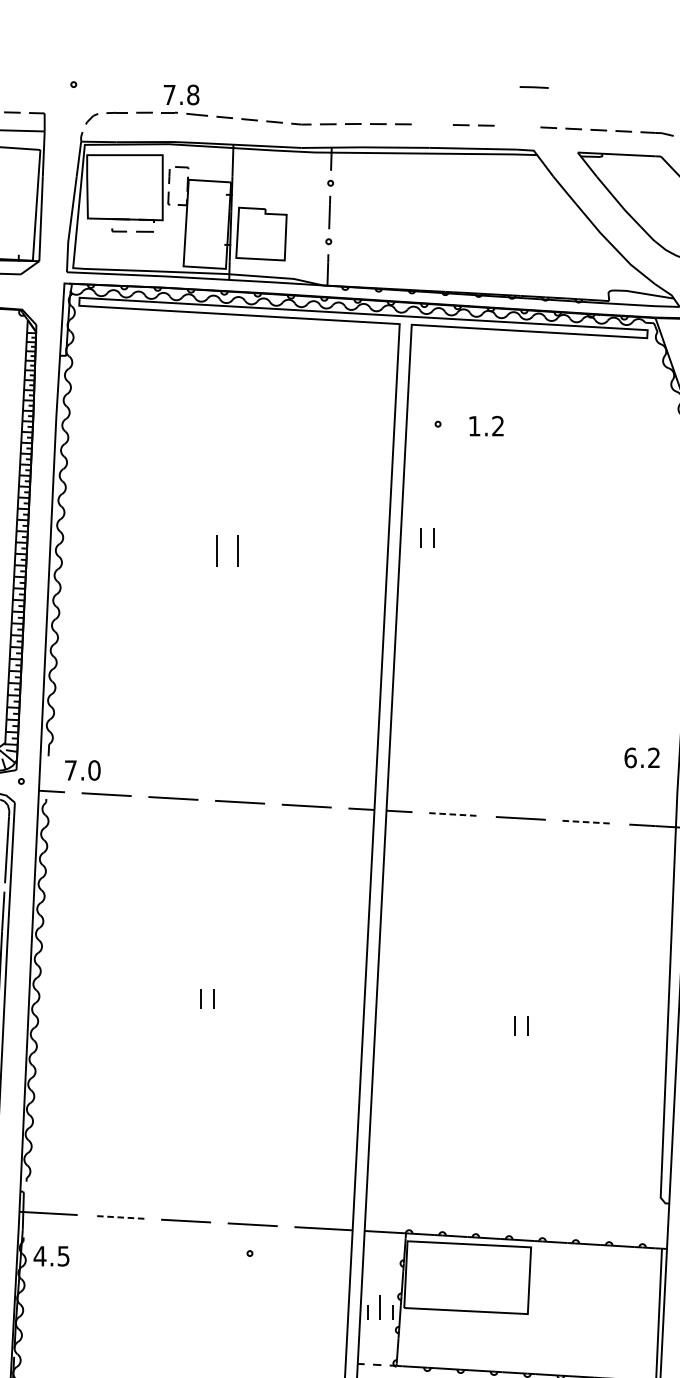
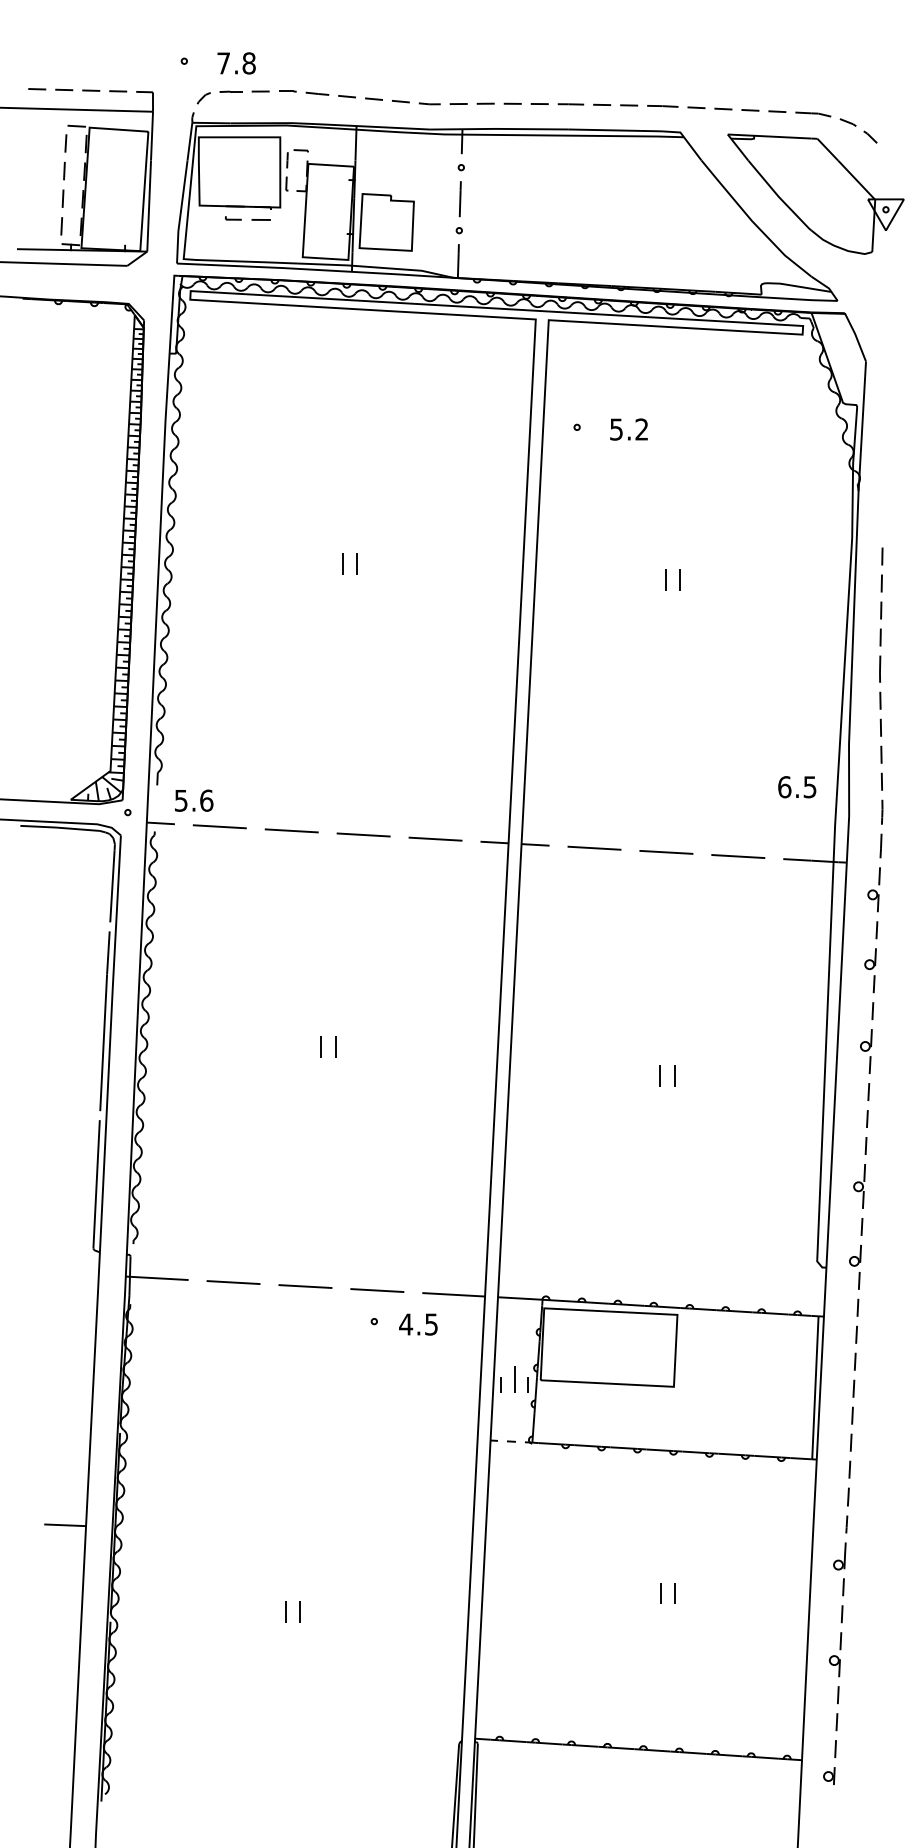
line: (533, 87) -> (662, 106), moved
text: (181, 95) -> (236, 63), moved
line: (431, 124) -> (570, 104), added
text: (474, 426) -> (616, 429), 1.2 -> 5.2
part: (427, 537) -> (672, 579), moved
part: (226, 550) -> (349, 563), size x0.62
text: (653, 758) -> (809, 787), 6.2 -> 6.5
text: (82, 770) -> (193, 800), 7.0 -> 5.6
line: (454, 814) -> (594, 848), dashed -> solid
line: (587, 822) -> (738, 856), dashed -> solid
line: (119, 1217) -> (233, 1282), dashed -> solid
text: (51, 1256) -> (418, 1324), moved

